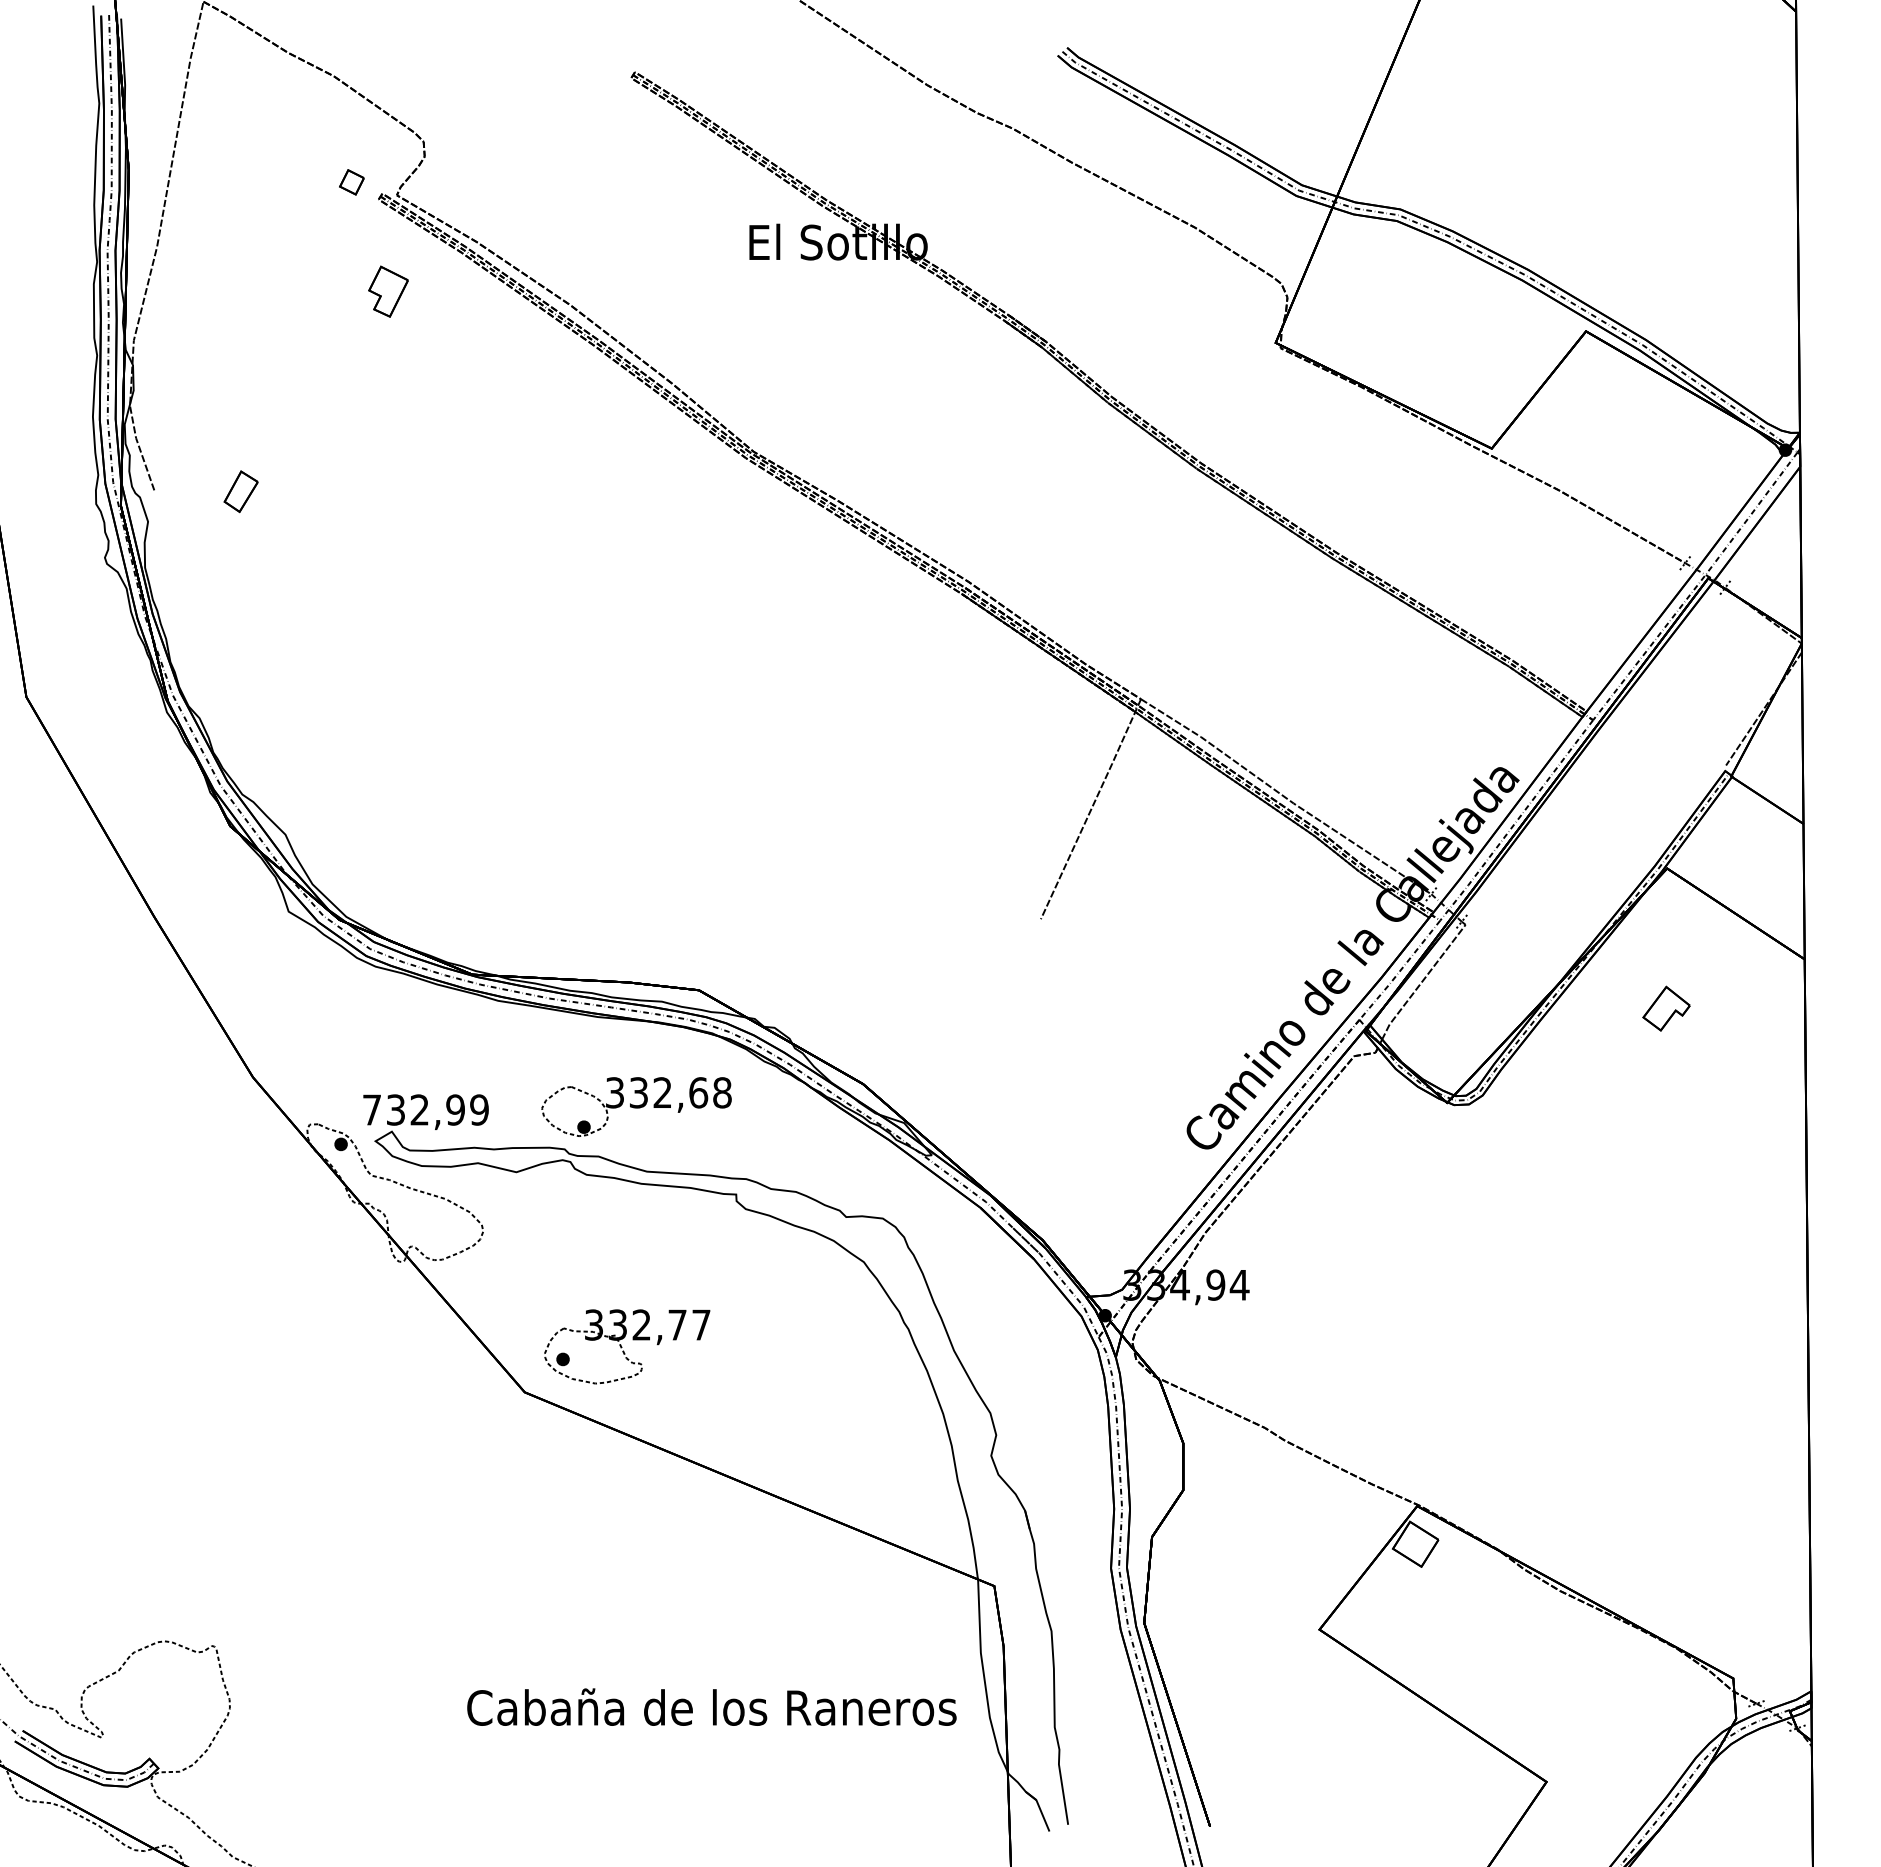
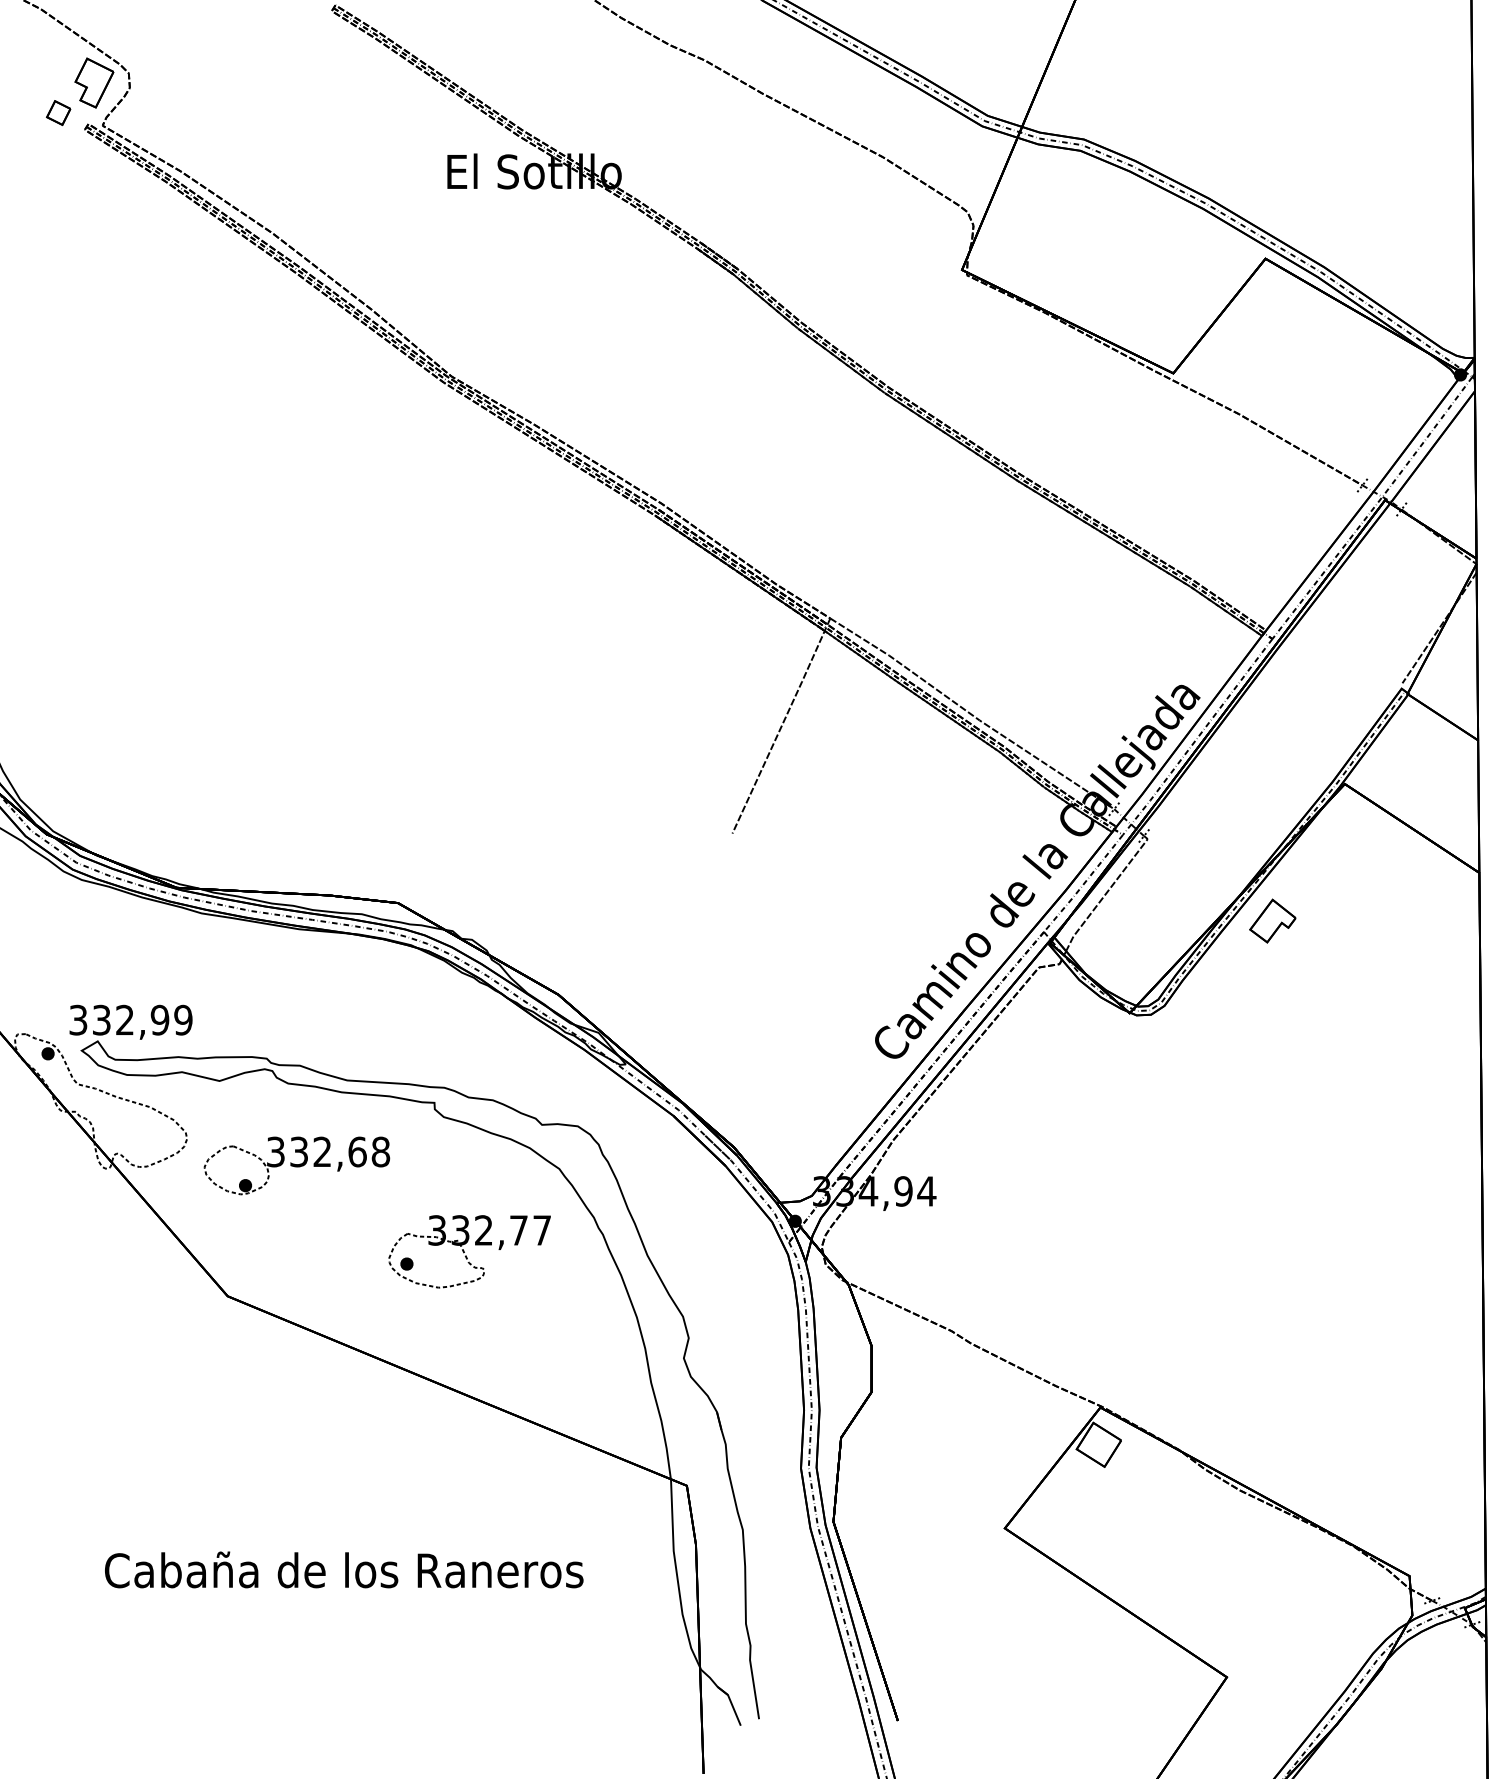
part: (388, 291) -> (94, 82), moved
part: (1666, 1008) -> (1272, 920), moved
part: (636, 1106) -> (296, 1165), moved
text: (372, 1109) -> (78, 1019), 732,99 -> 332,99
part: (627, 1346) -> (469, 1251), moved
text: (711, 1706) -> (343, 1569), moved

